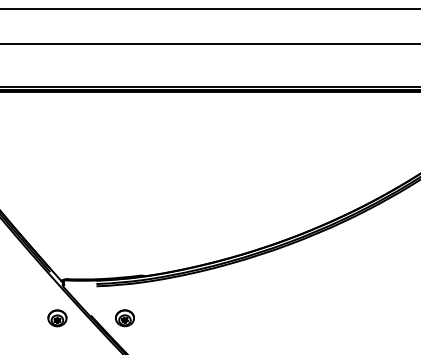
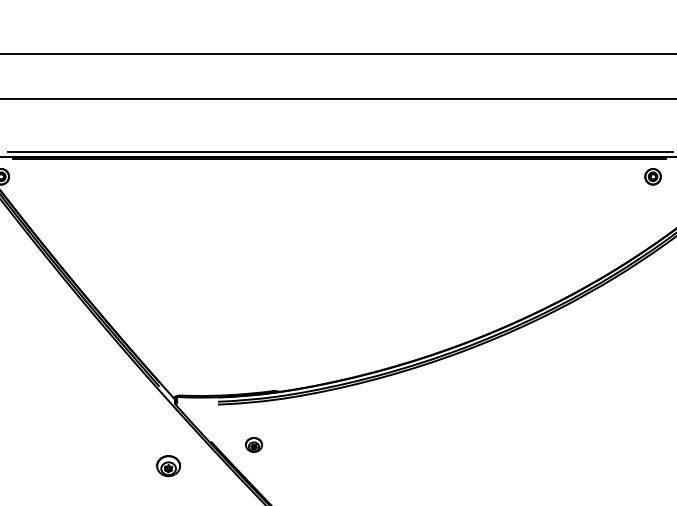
part: (124, 317) -> (253, 444), size x0.7
part: (57, 318) -> (168, 466), moved

